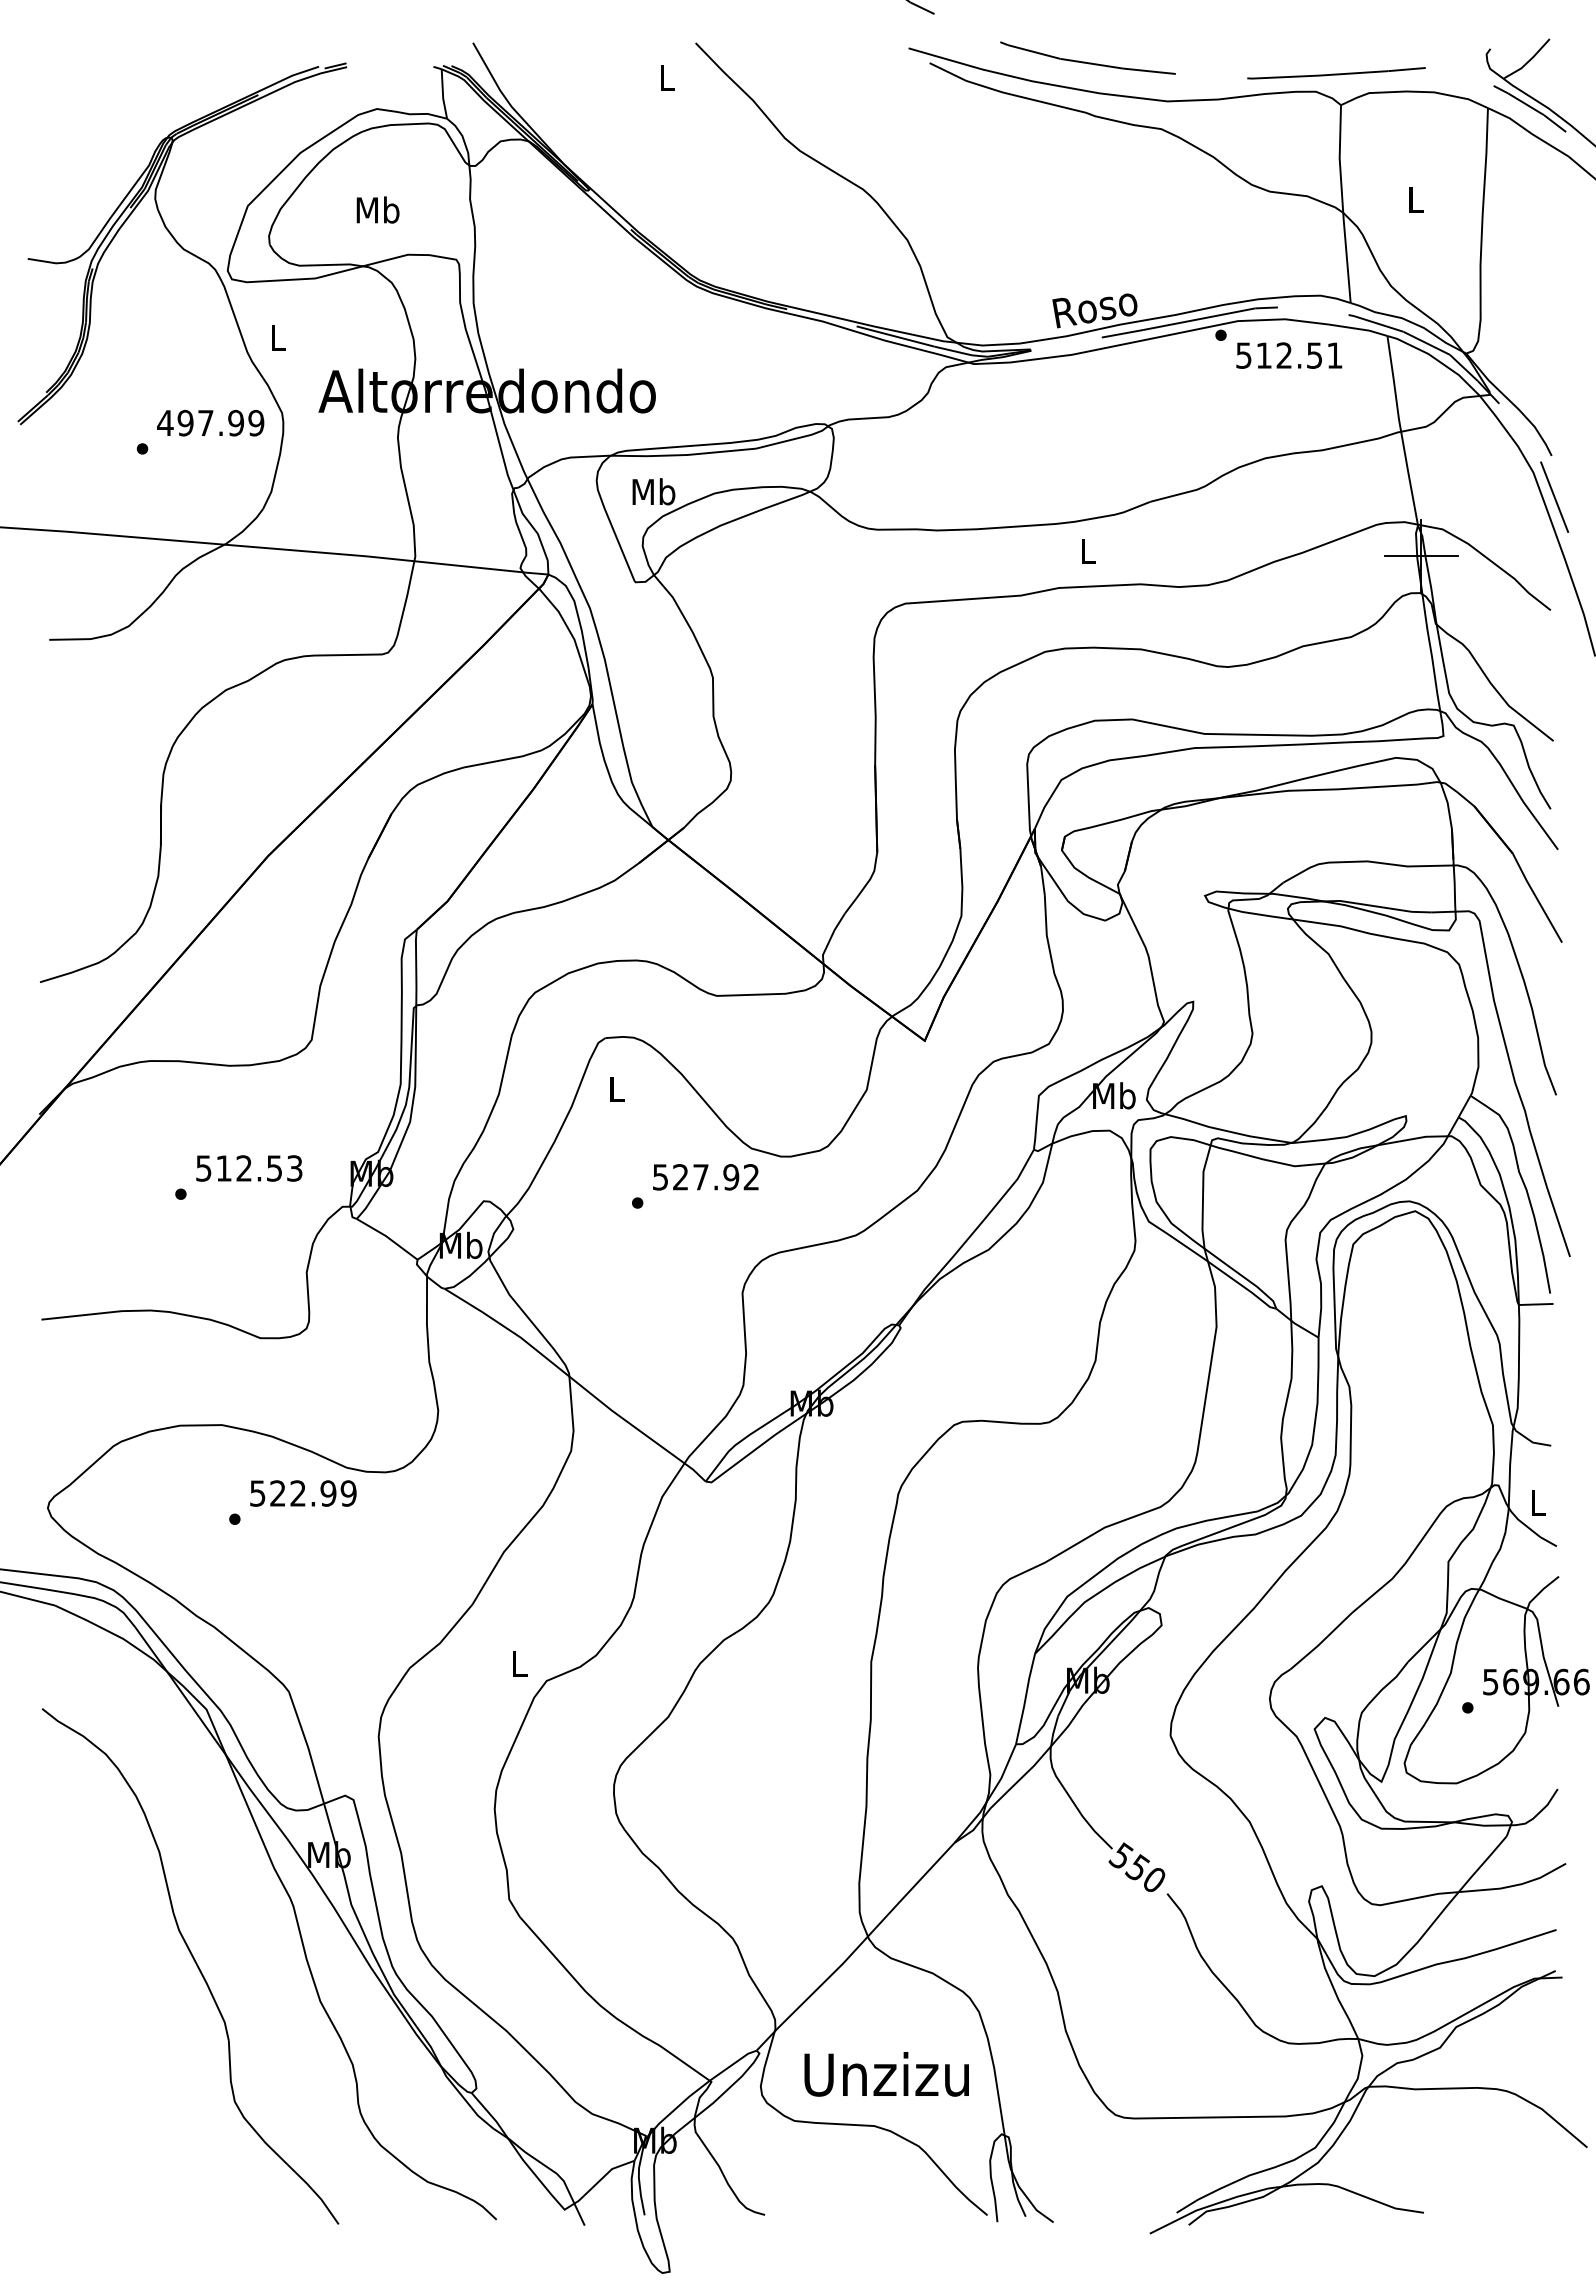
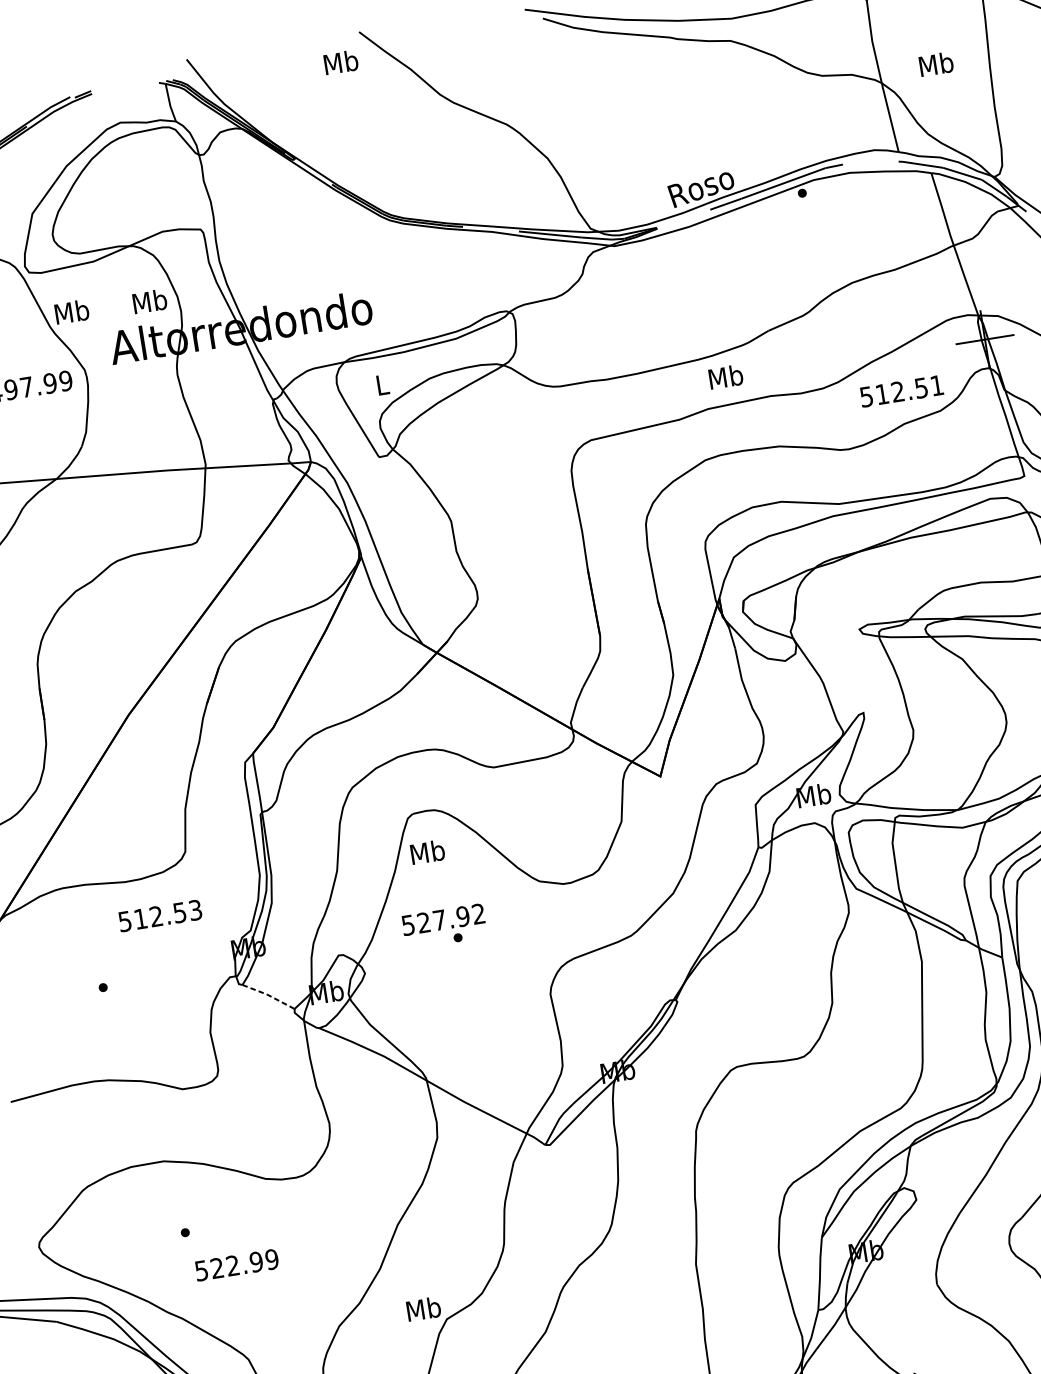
text: (666, 77) -> (340, 62), L -> Mb
text: (1415, 199) -> (936, 63), L -> Mb
text: (377, 209) -> (149, 301), moved
text: (277, 337) -> (71, 311), L -> Mb
text: (1289, 355) -> (901, 391), moved
text: (653, 491) -> (382, 384), Mb -> L
text: (1087, 550) -> (725, 376), L -> Mb
text: (616, 1088) -> (427, 851), L -> Mb
text: (249, 1168) -> (160, 915), moved
text: (705, 1177) -> (443, 919), moved
line: (388, 1237) -> (269, 995), solid -> dashed
text: (303, 1493) -> (237, 1265), moved
text: (519, 1662) -> (423, 1308), L -> Mb

